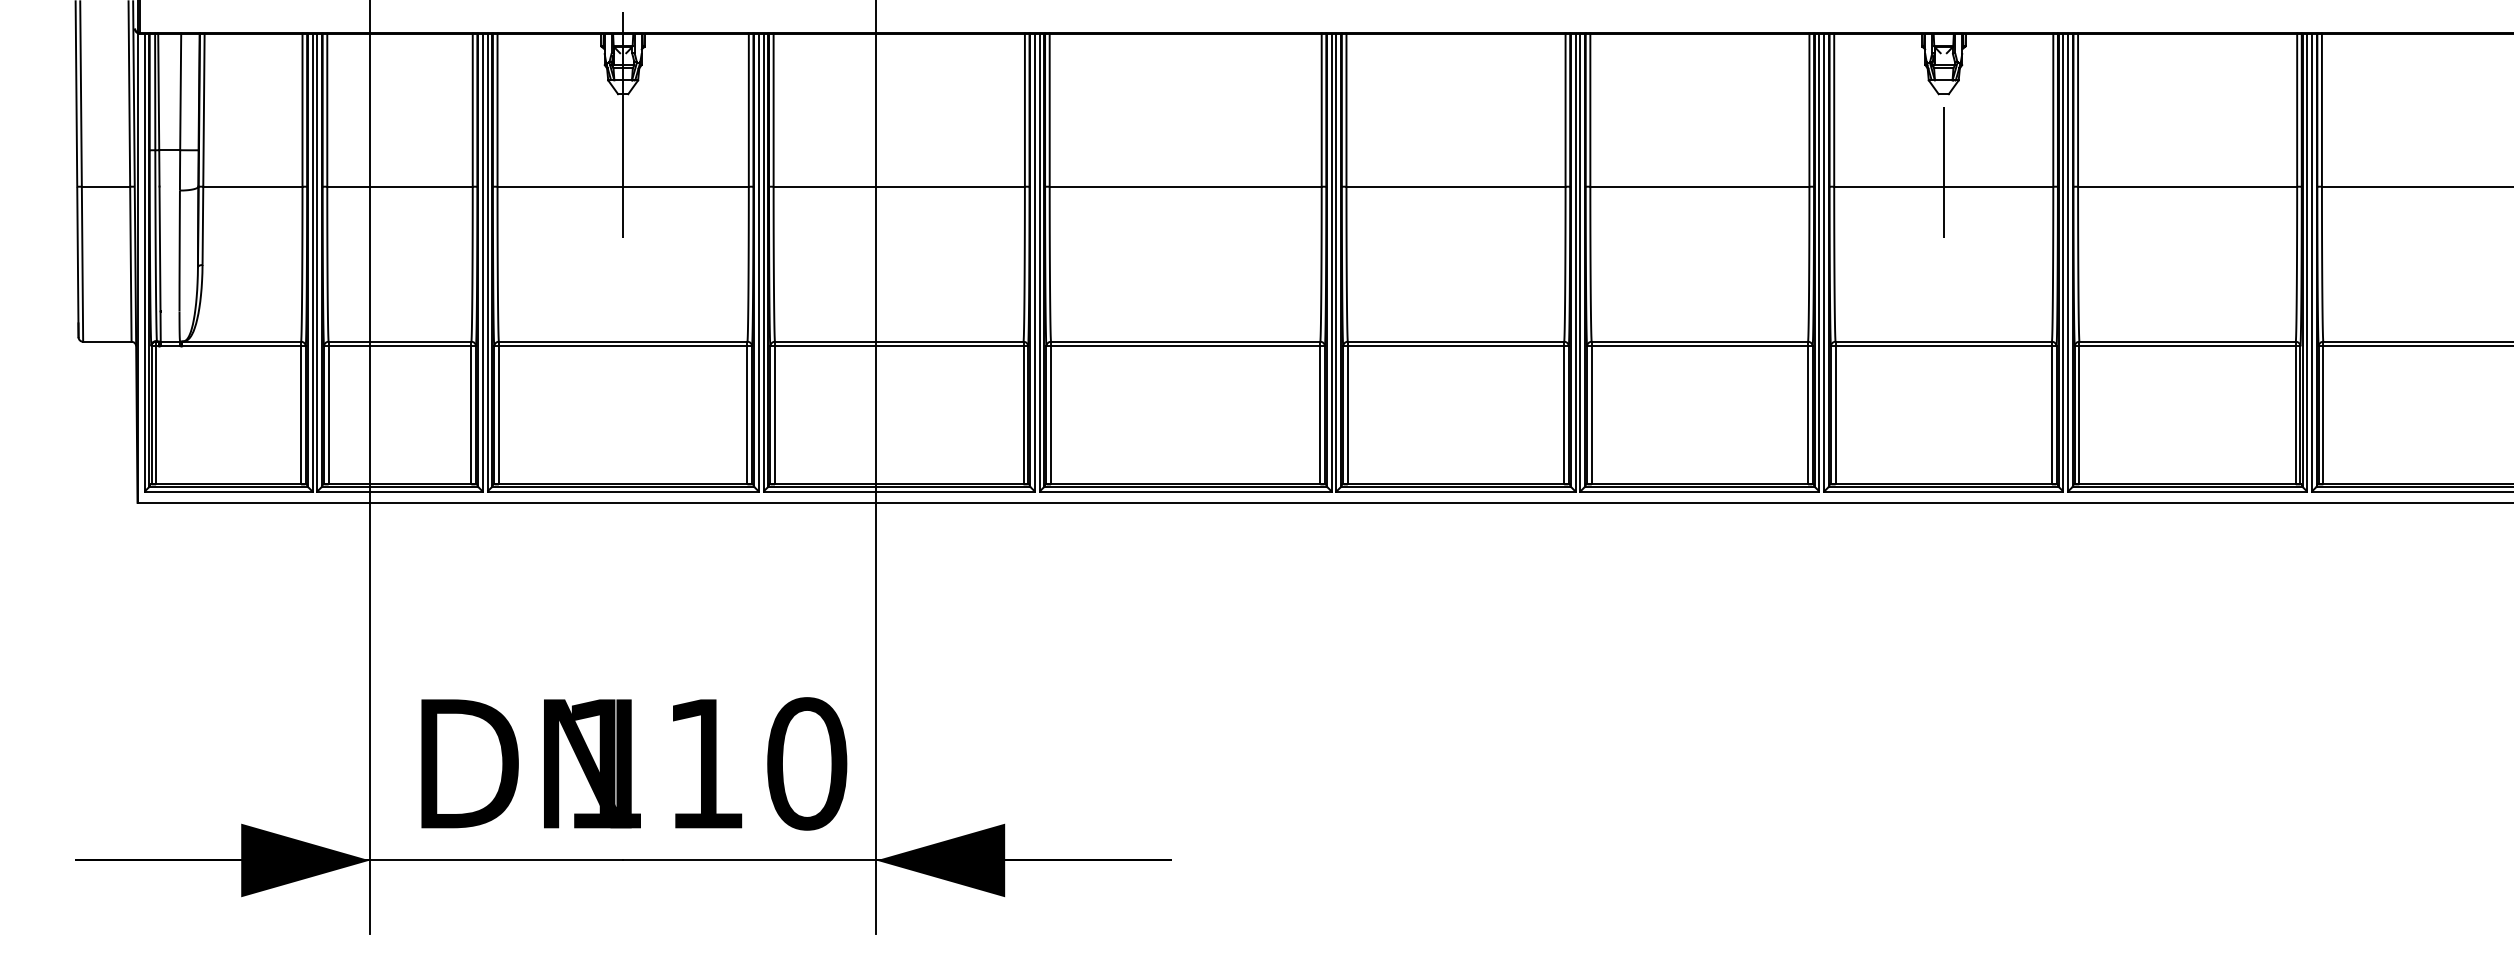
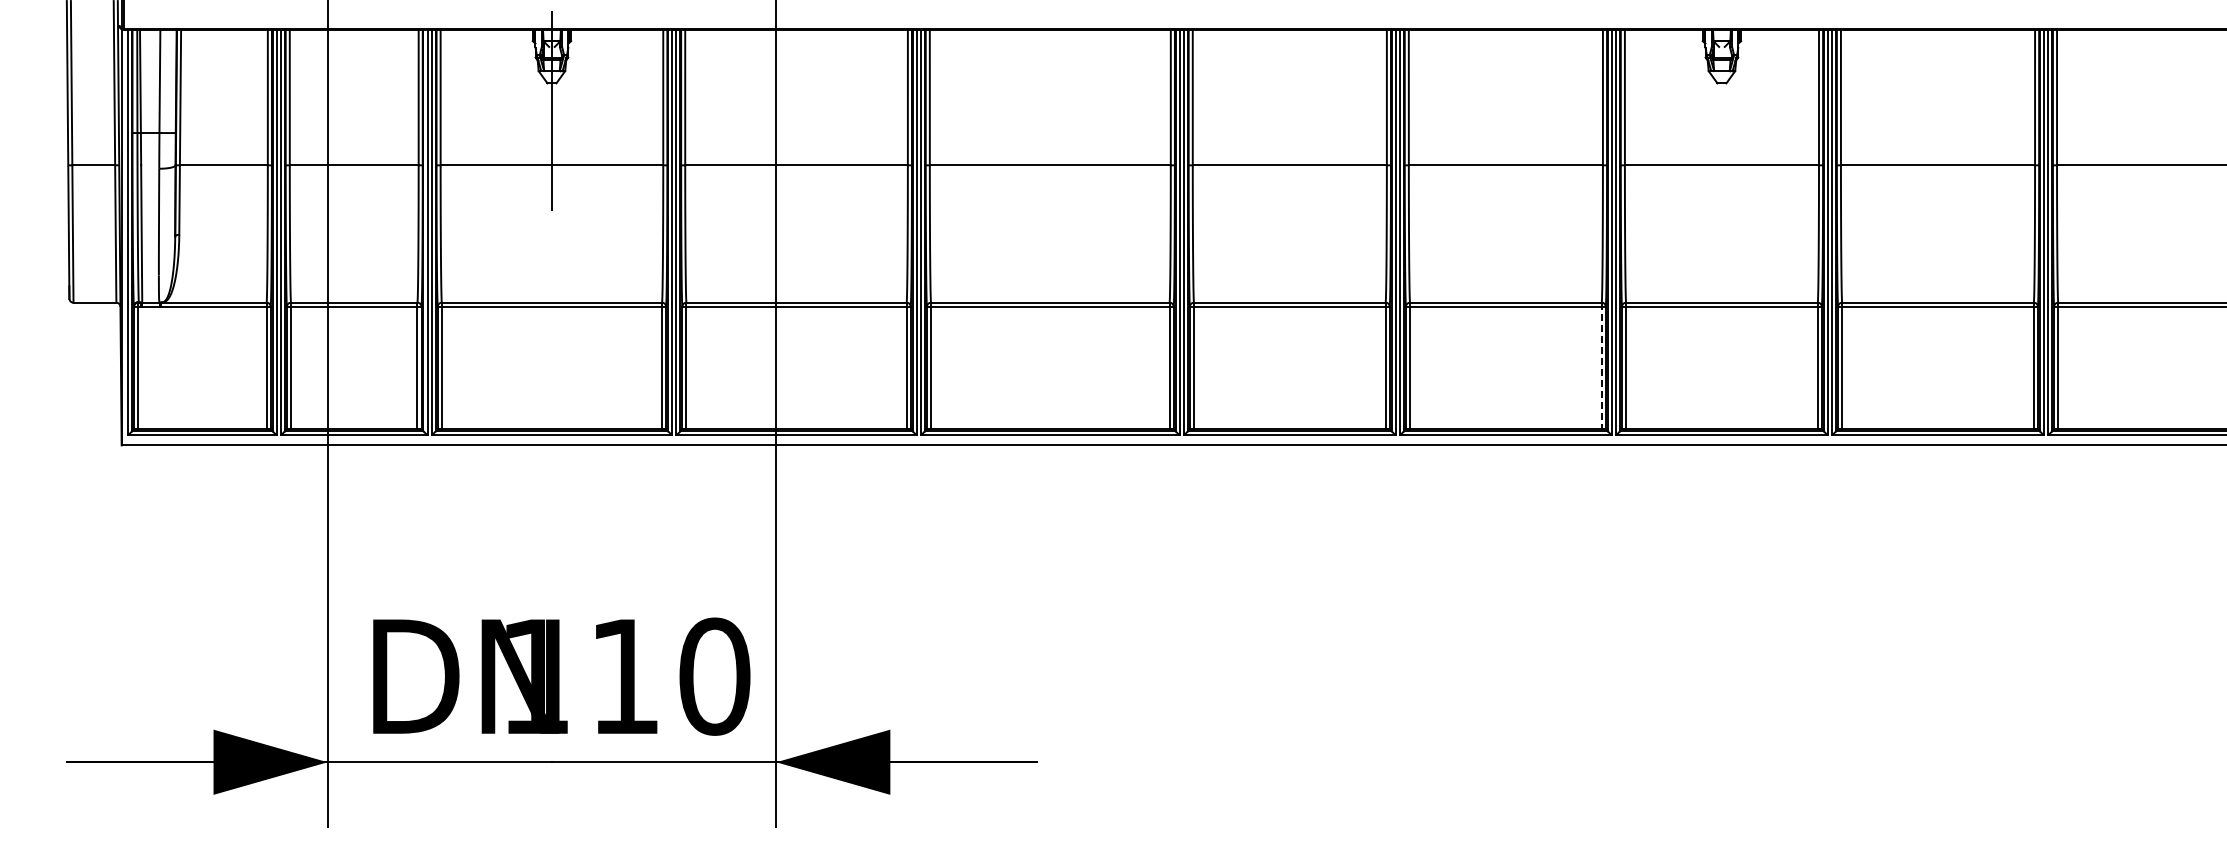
line: (1943, 172) -> (1721, 152), removed
line: (1807, 413) -> (1601, 366), solid -> dashed

